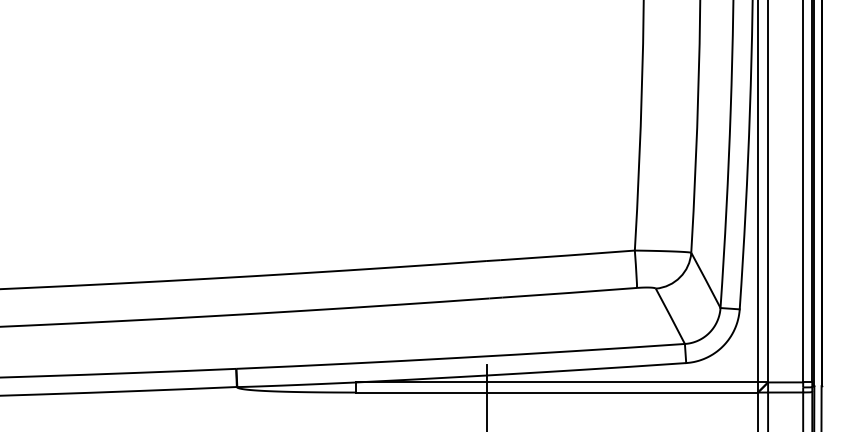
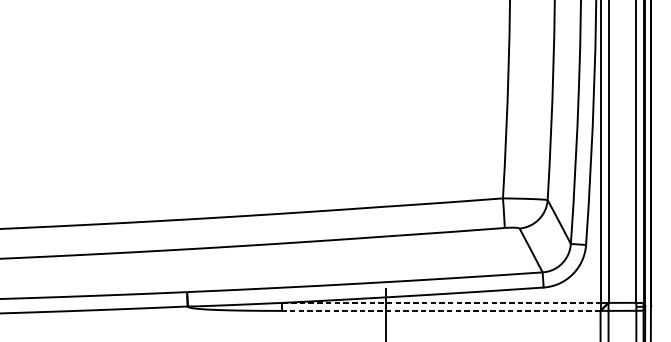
line: (557, 382) -> (441, 302), solid -> dashed
line: (557, 392) -> (441, 310), solid -> dashed

